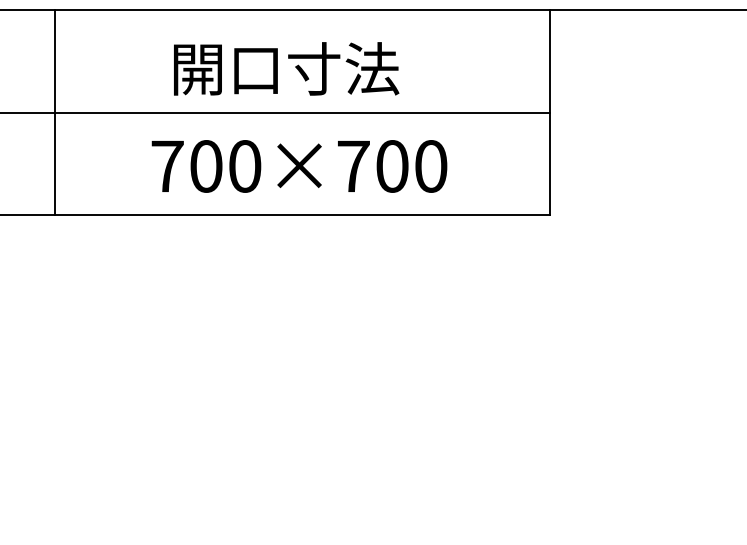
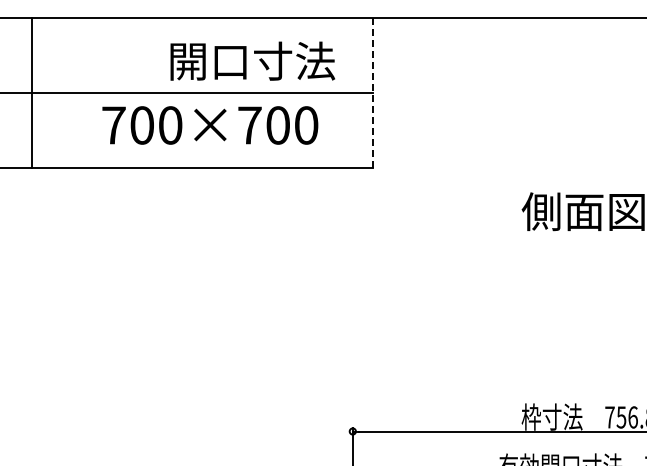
text: (286, 67) -> (252, 60), moved
line: (54, 111) -> (32, 92), moved
line: (550, 113) -> (373, 93), solid -> dashed
text: (299, 166) -> (210, 125), moved

